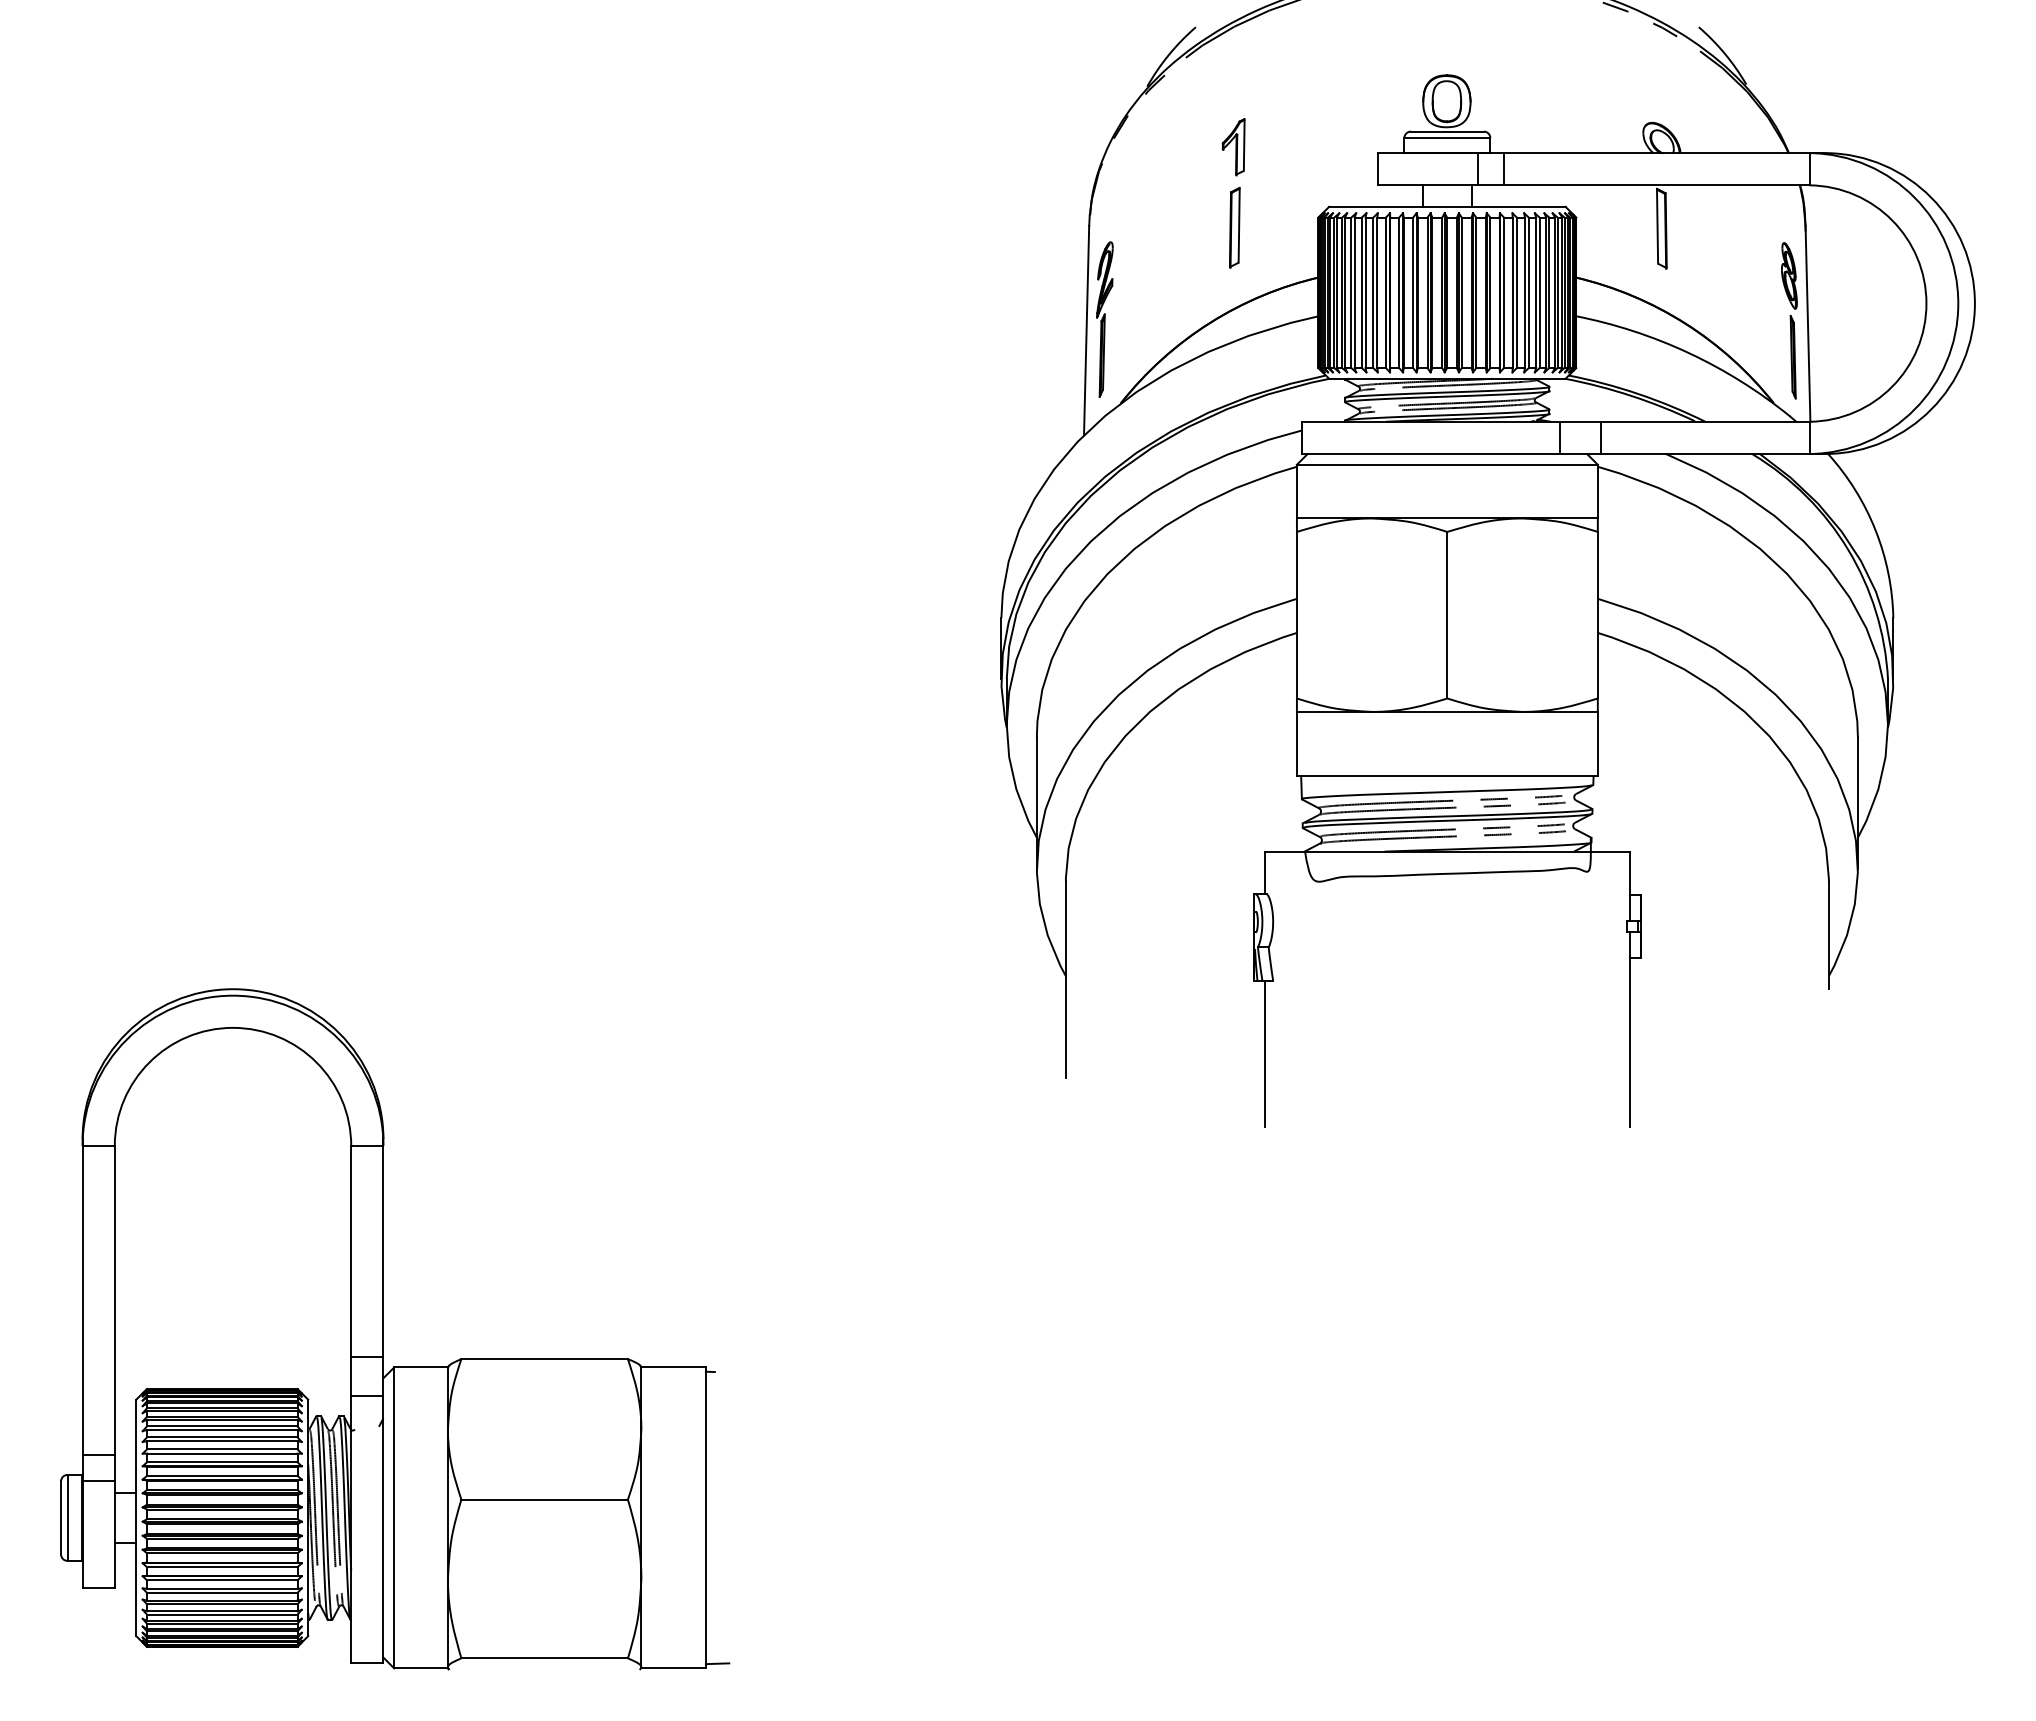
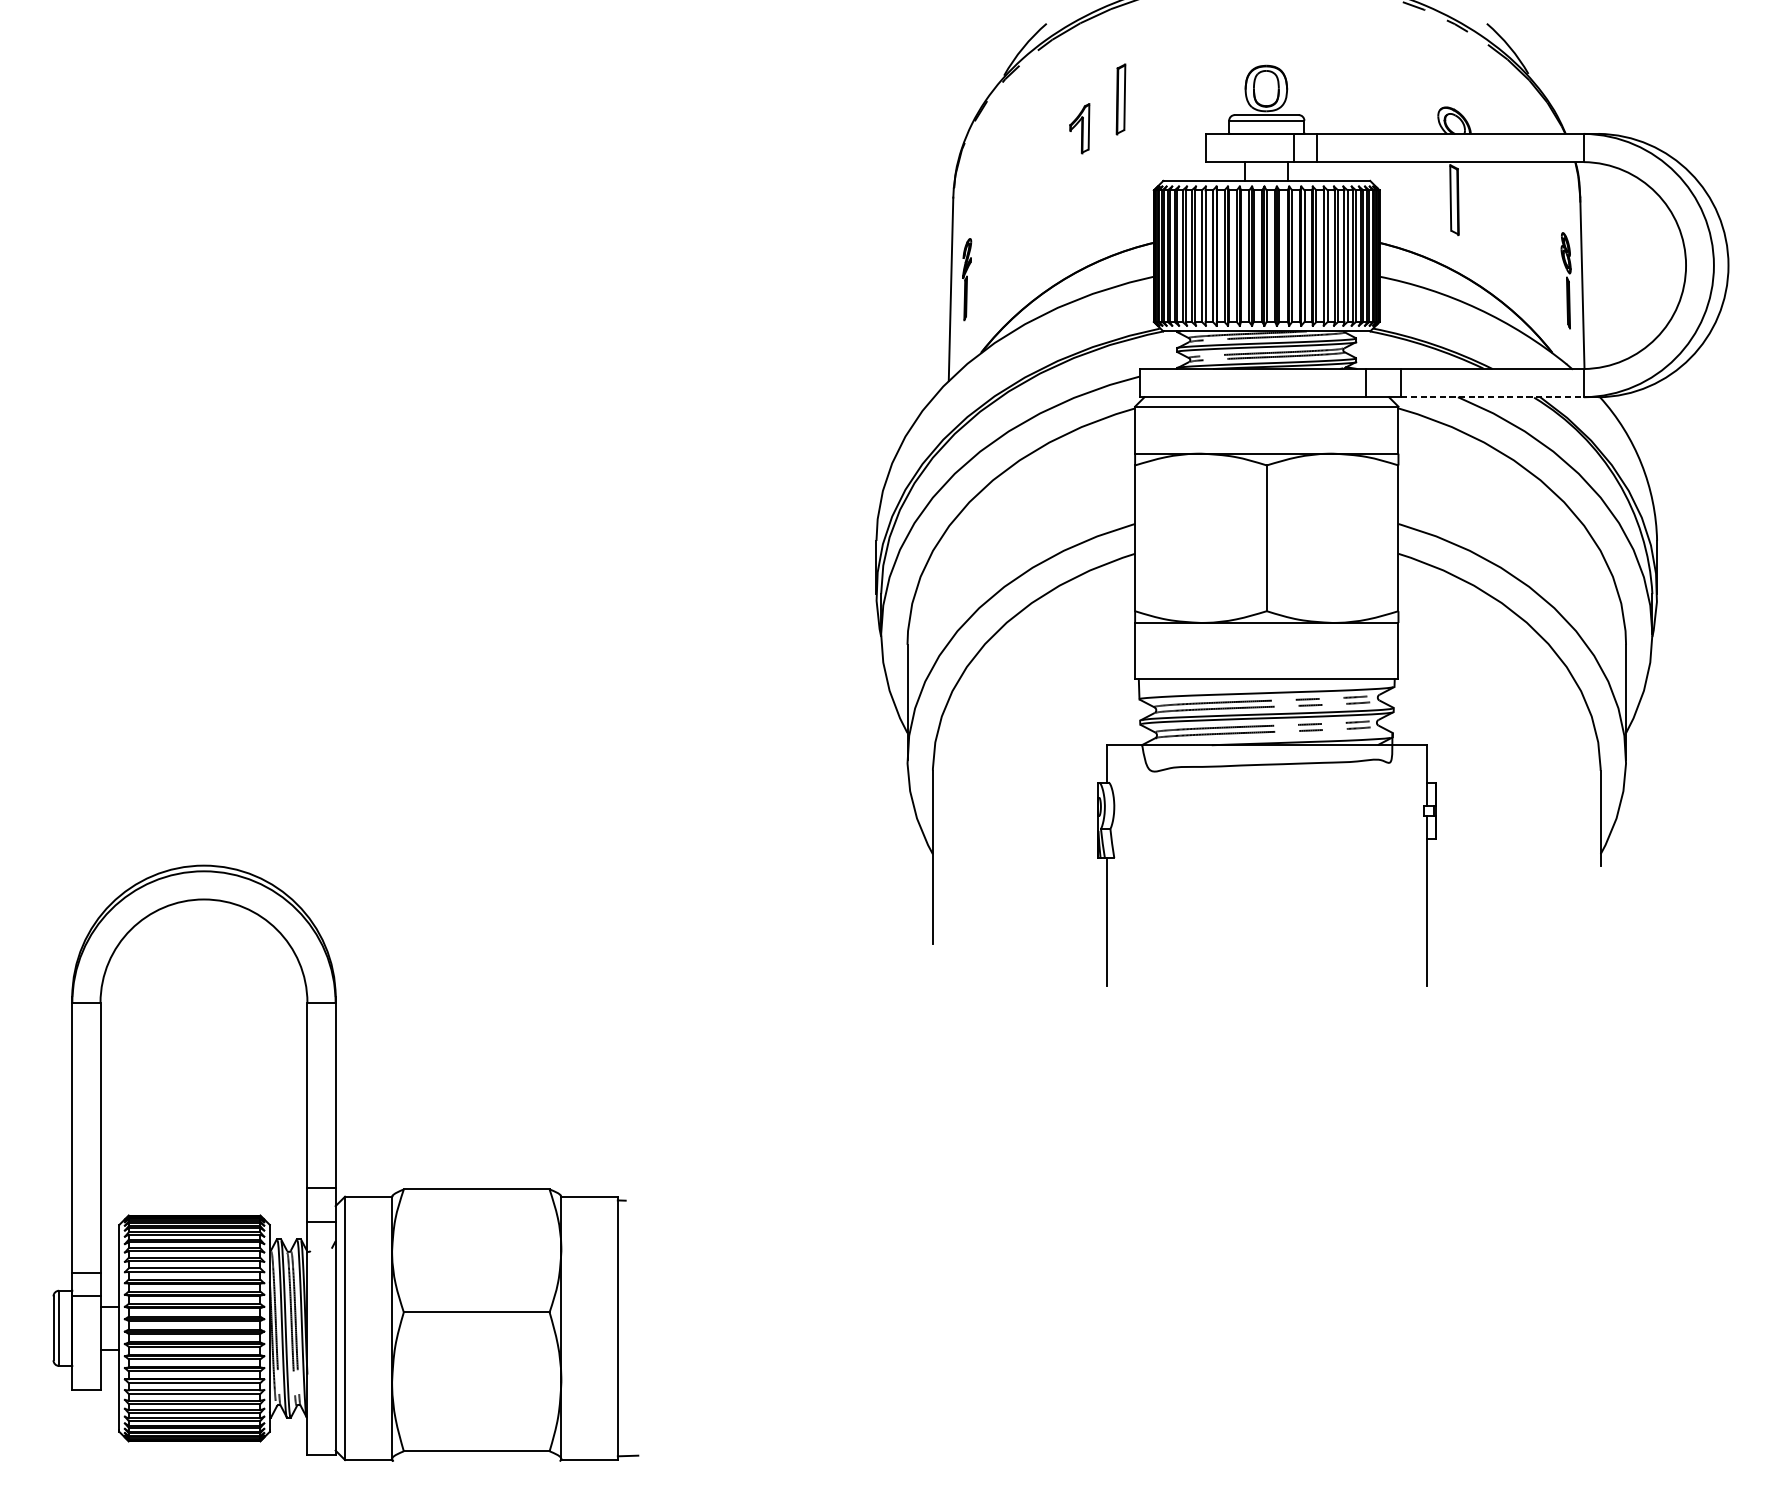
part: (1234, 227) -> (1120, 99), moved
part: (1104, 319) -> (966, 279), size x0.6
part: (1789, 320) -> (1566, 280), size x0.7
line: (1705, 454) -> (1492, 397), solid -> dashed

